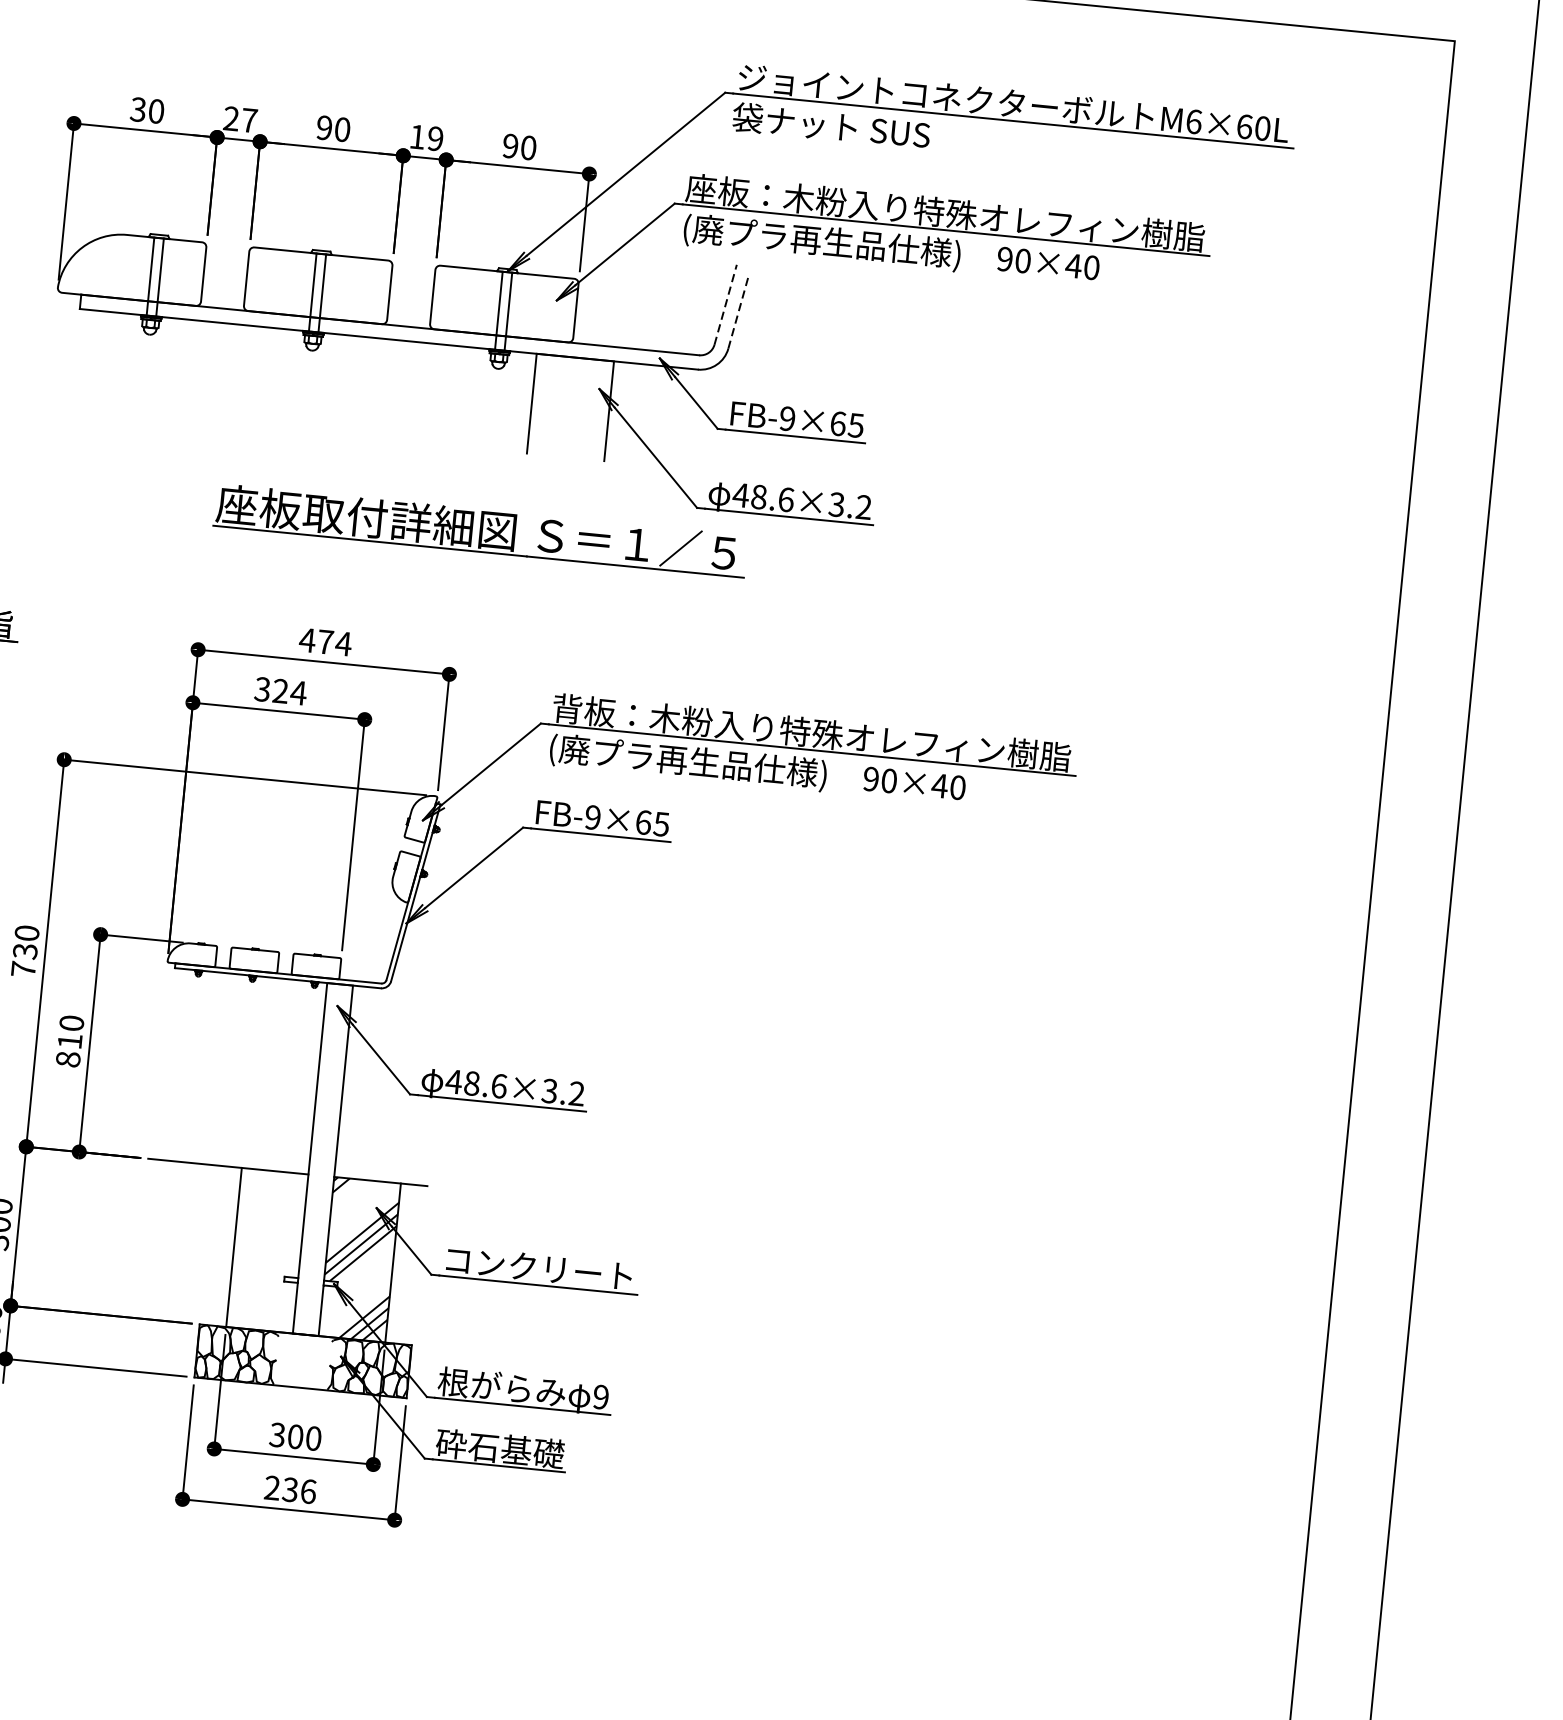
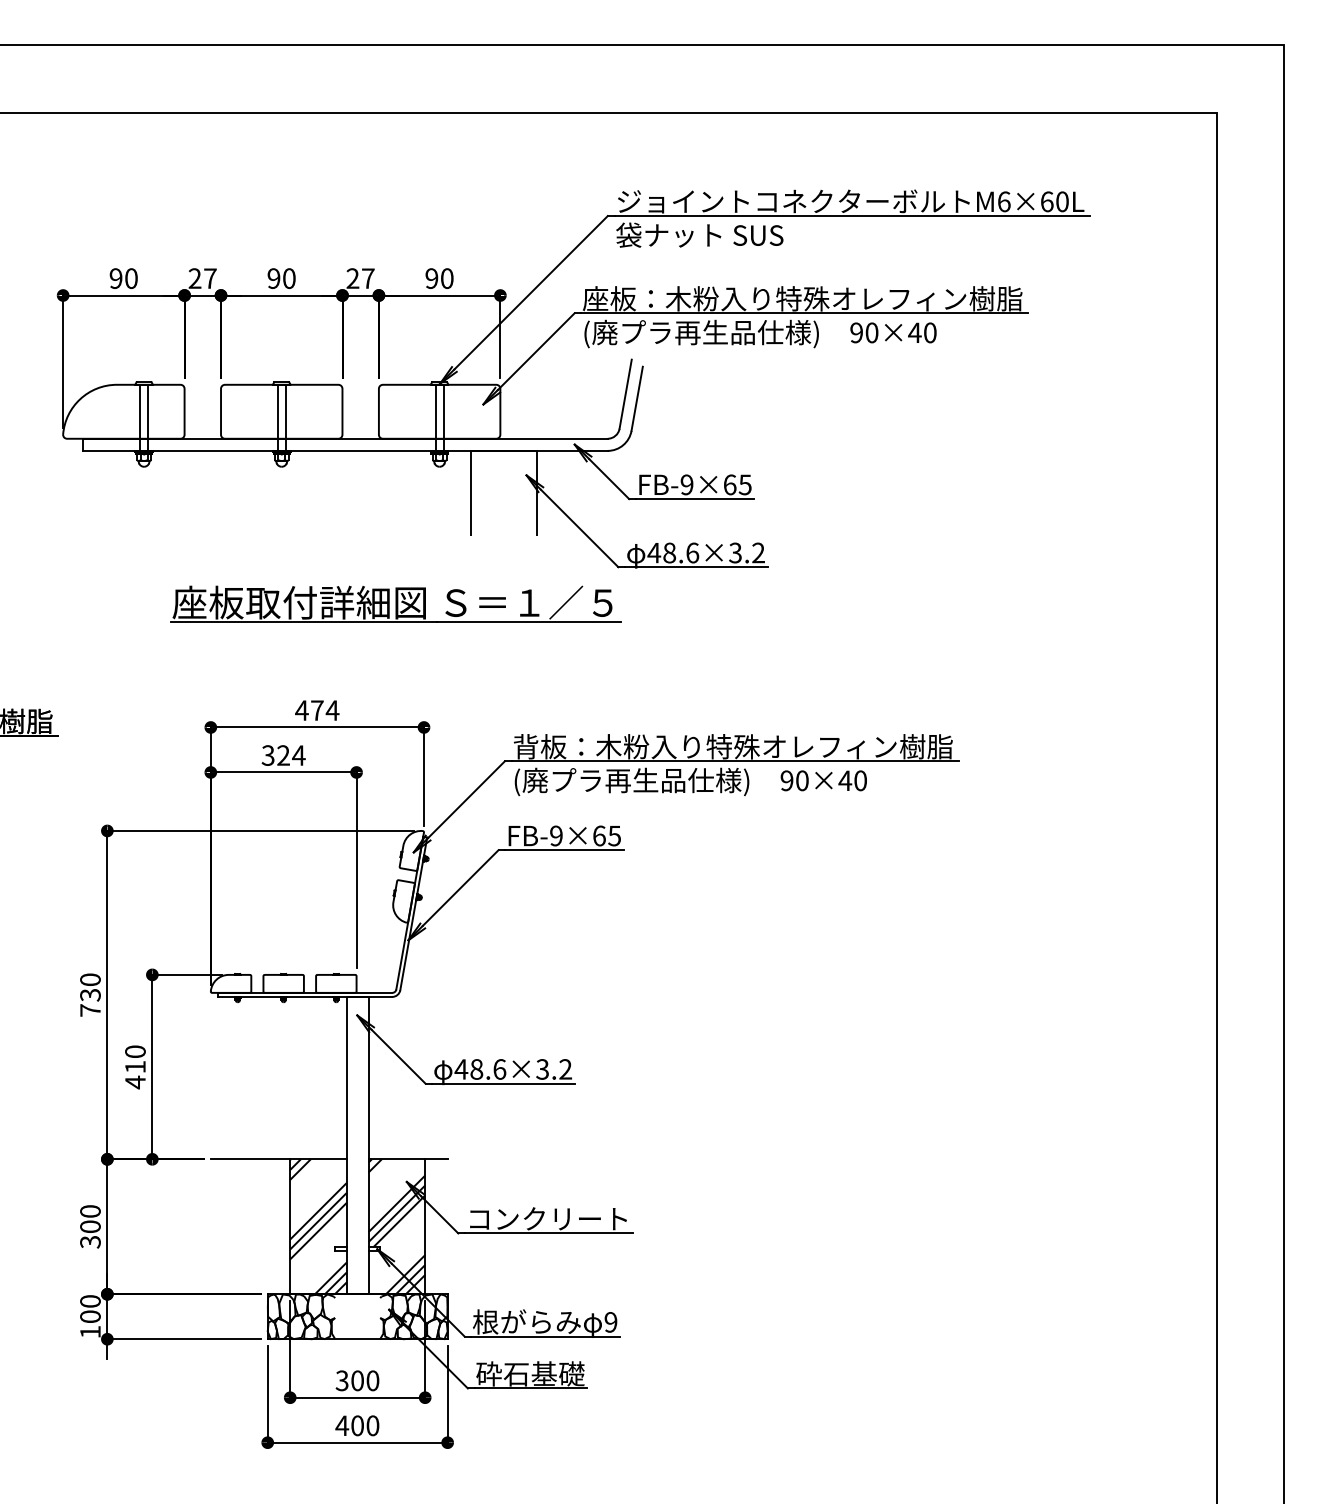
text: (137, 109) -> (115, 278), 30 -> 90
text: (426, 137) -> (360, 278), 19 -> 27
line: (725, 303) -> (625, 393), dashed -> solid
line: (739, 311) -> (637, 398), dashed -> solid
part: (479, 529) -> (395, 603), moved
text: (68, 1059) -> (135, 1082), 810 -> 410
hatch: (267, 1250) -> (318, 1226), added
text: (290, 1489) -> (357, 1425), 236 -> 400

